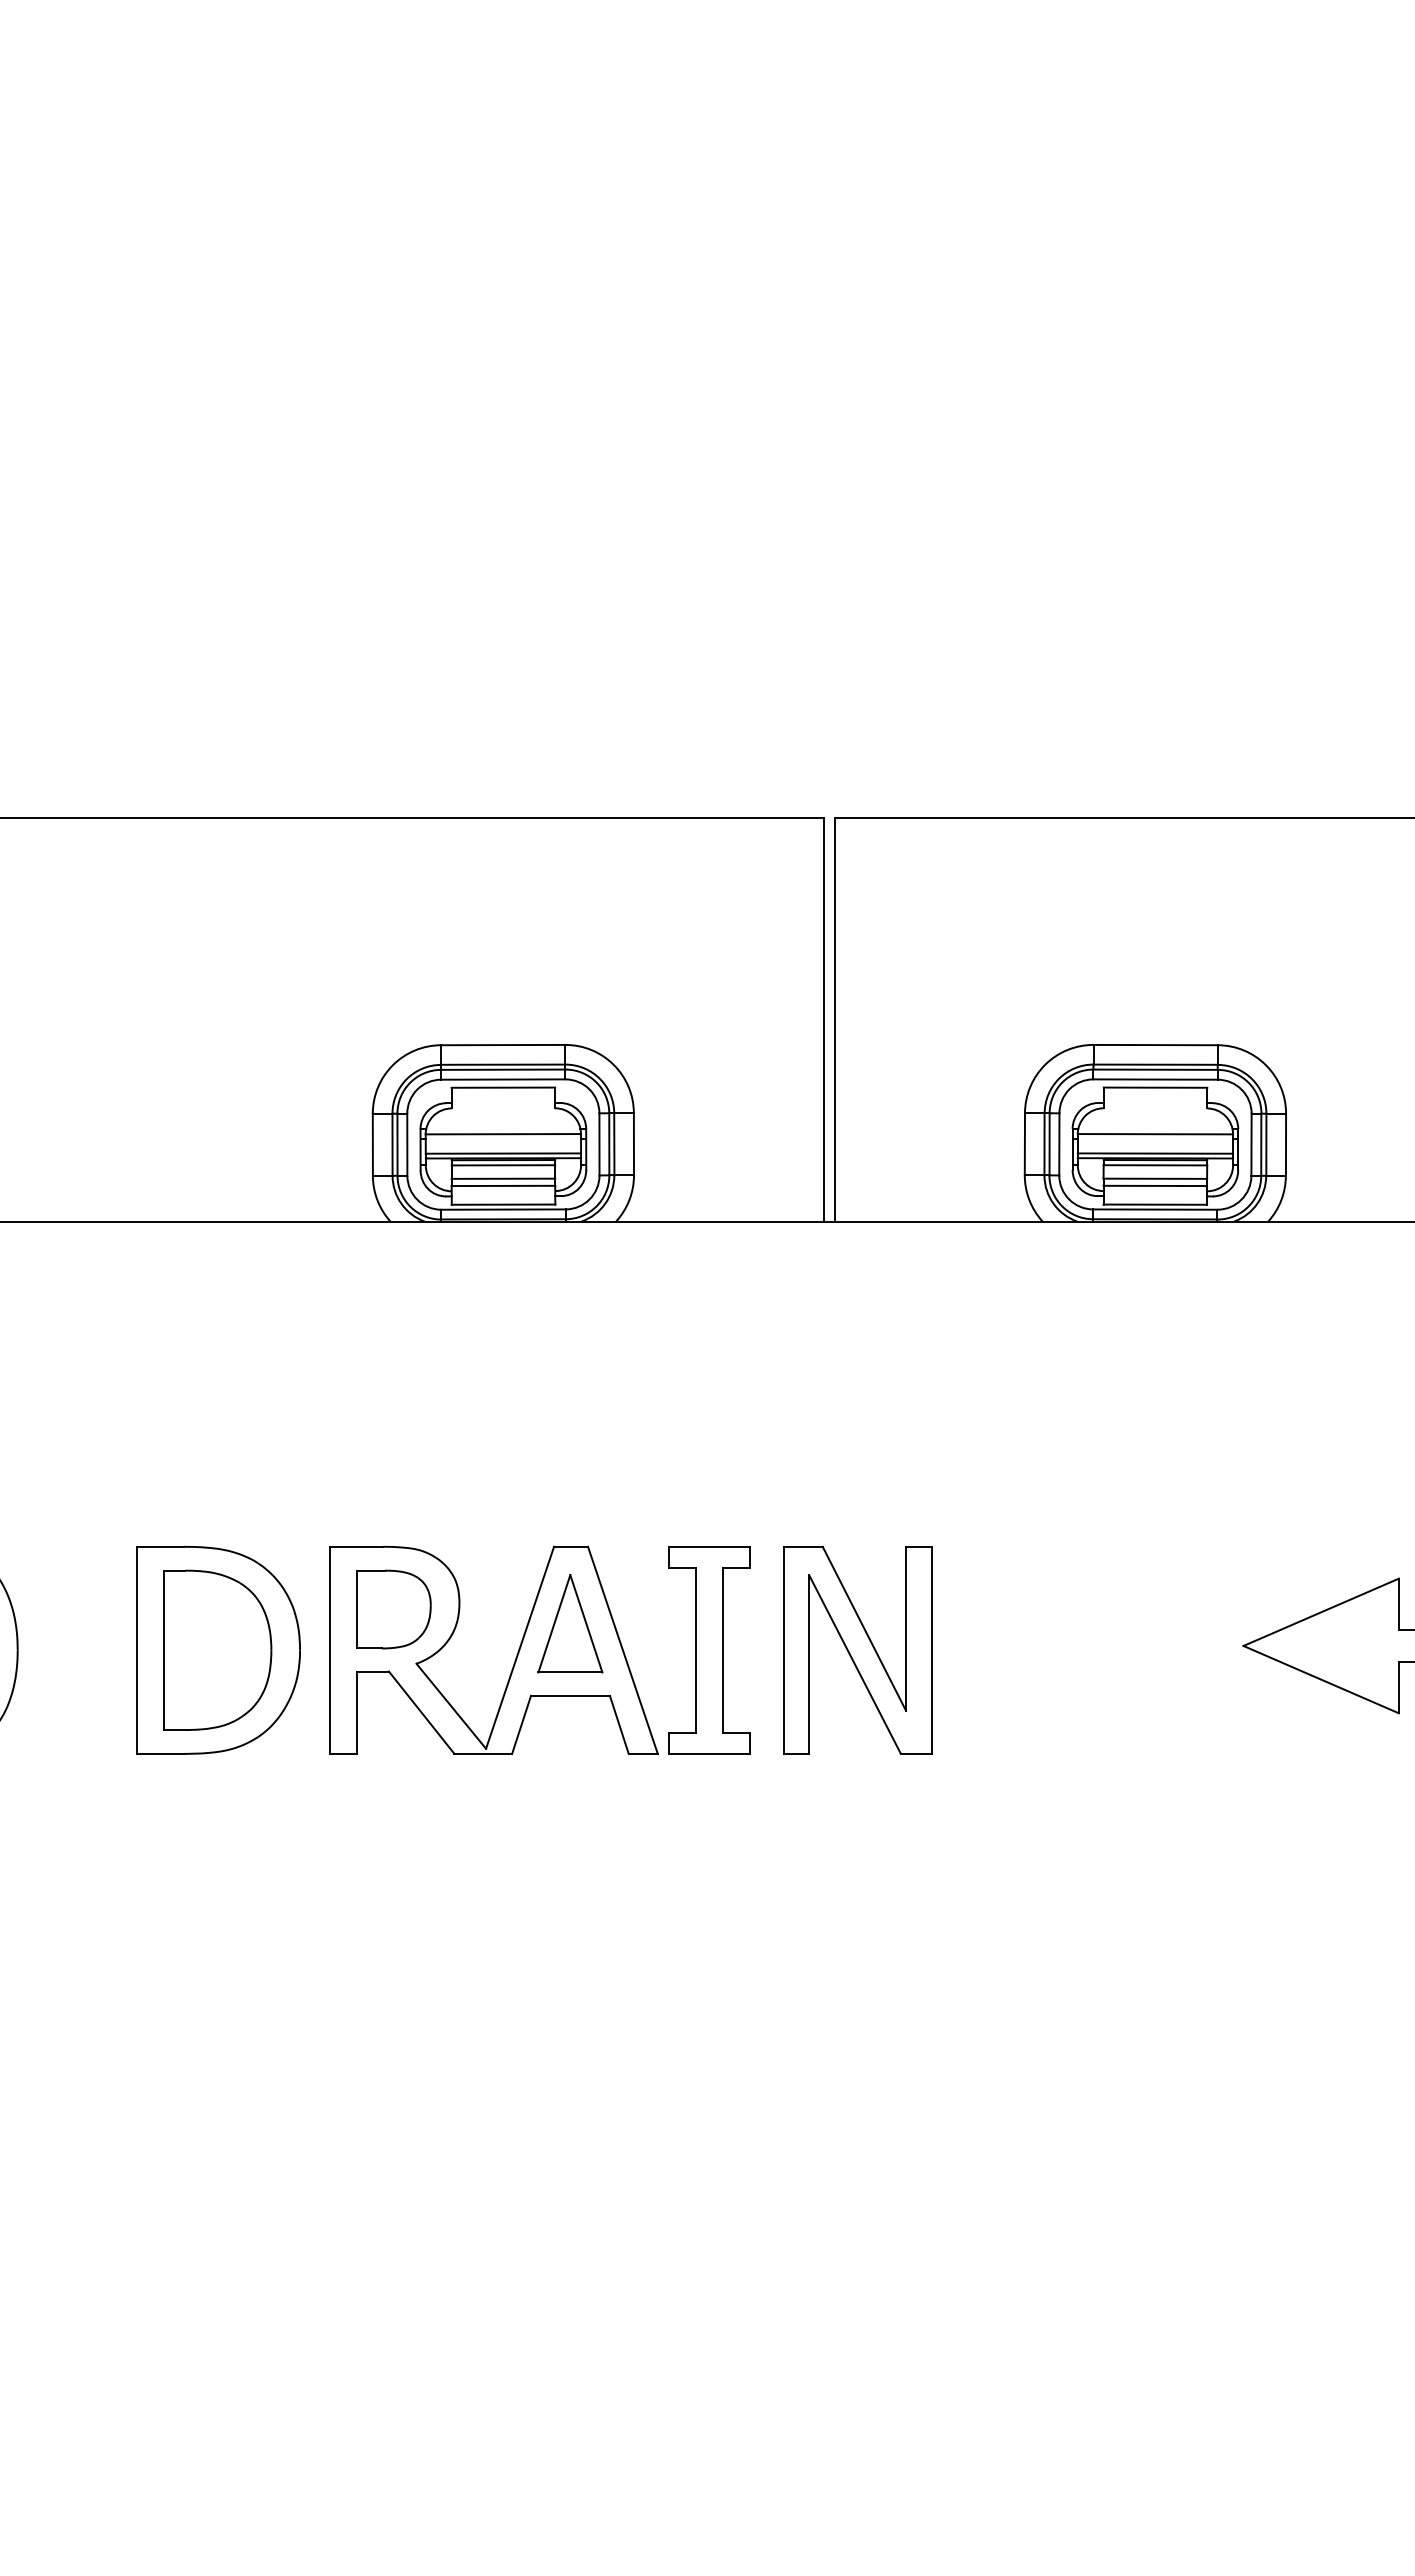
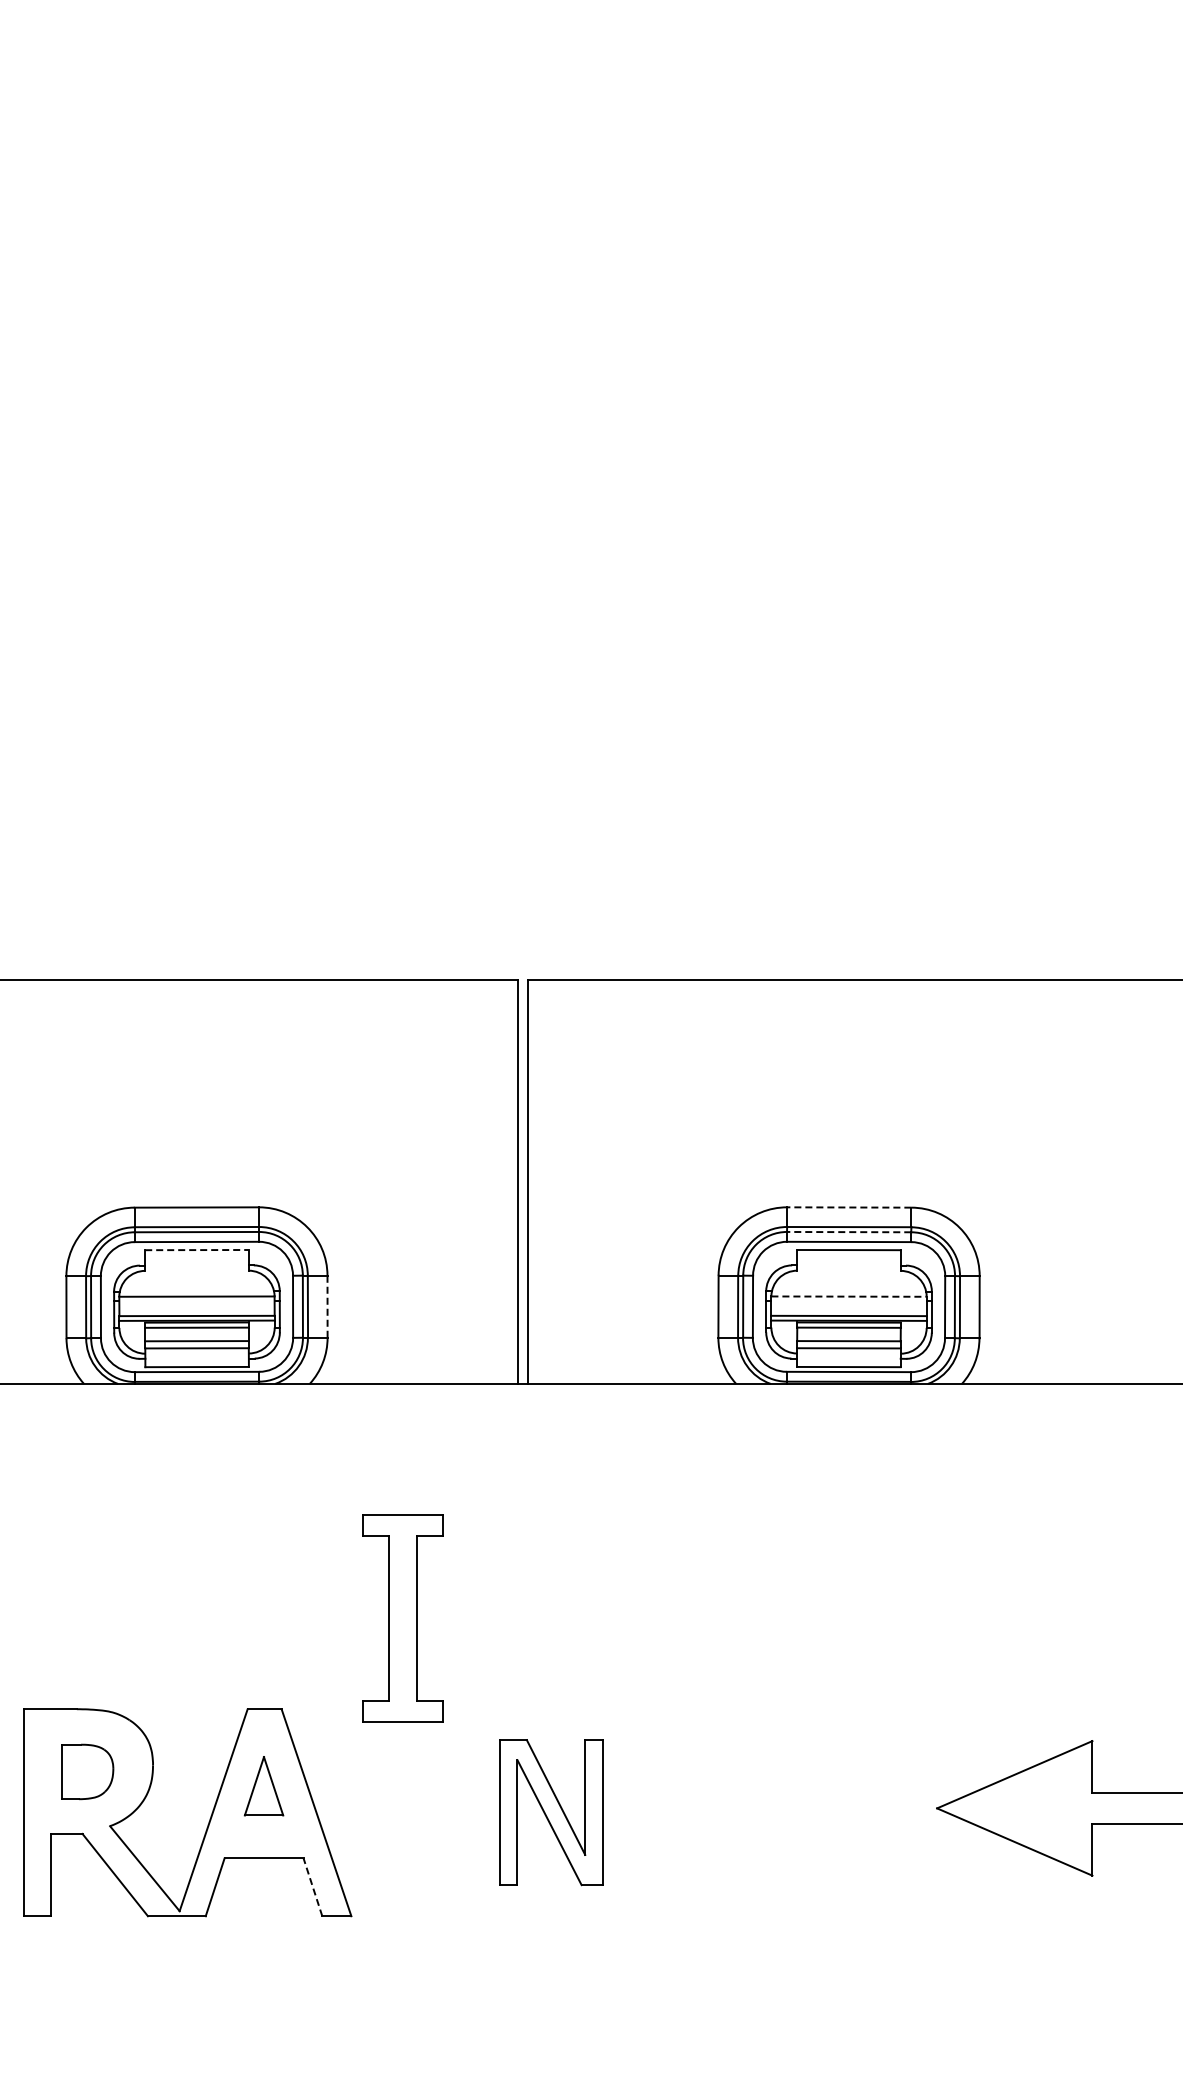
line: (1155, 1045) -> (849, 1207), solid -> dashed
line: (1155, 1069) -> (849, 1231), solid -> dashed
line: (503, 1087) -> (197, 1249), solid -> dashed
line: (1155, 1134) -> (849, 1296), solid -> dashed
line: (633, 1143) -> (327, 1305), solid -> dashed
part: (393, 1609) -> (87, 1771), size x0.7
part: (570, 1623) -> (264, 1785), size x0.6
part: (857, 1649) -> (551, 1811), size x0.7
part: (709, 1650) -> (403, 1618), moved
line: (619, 1724) -> (313, 1886), solid -> dashed

